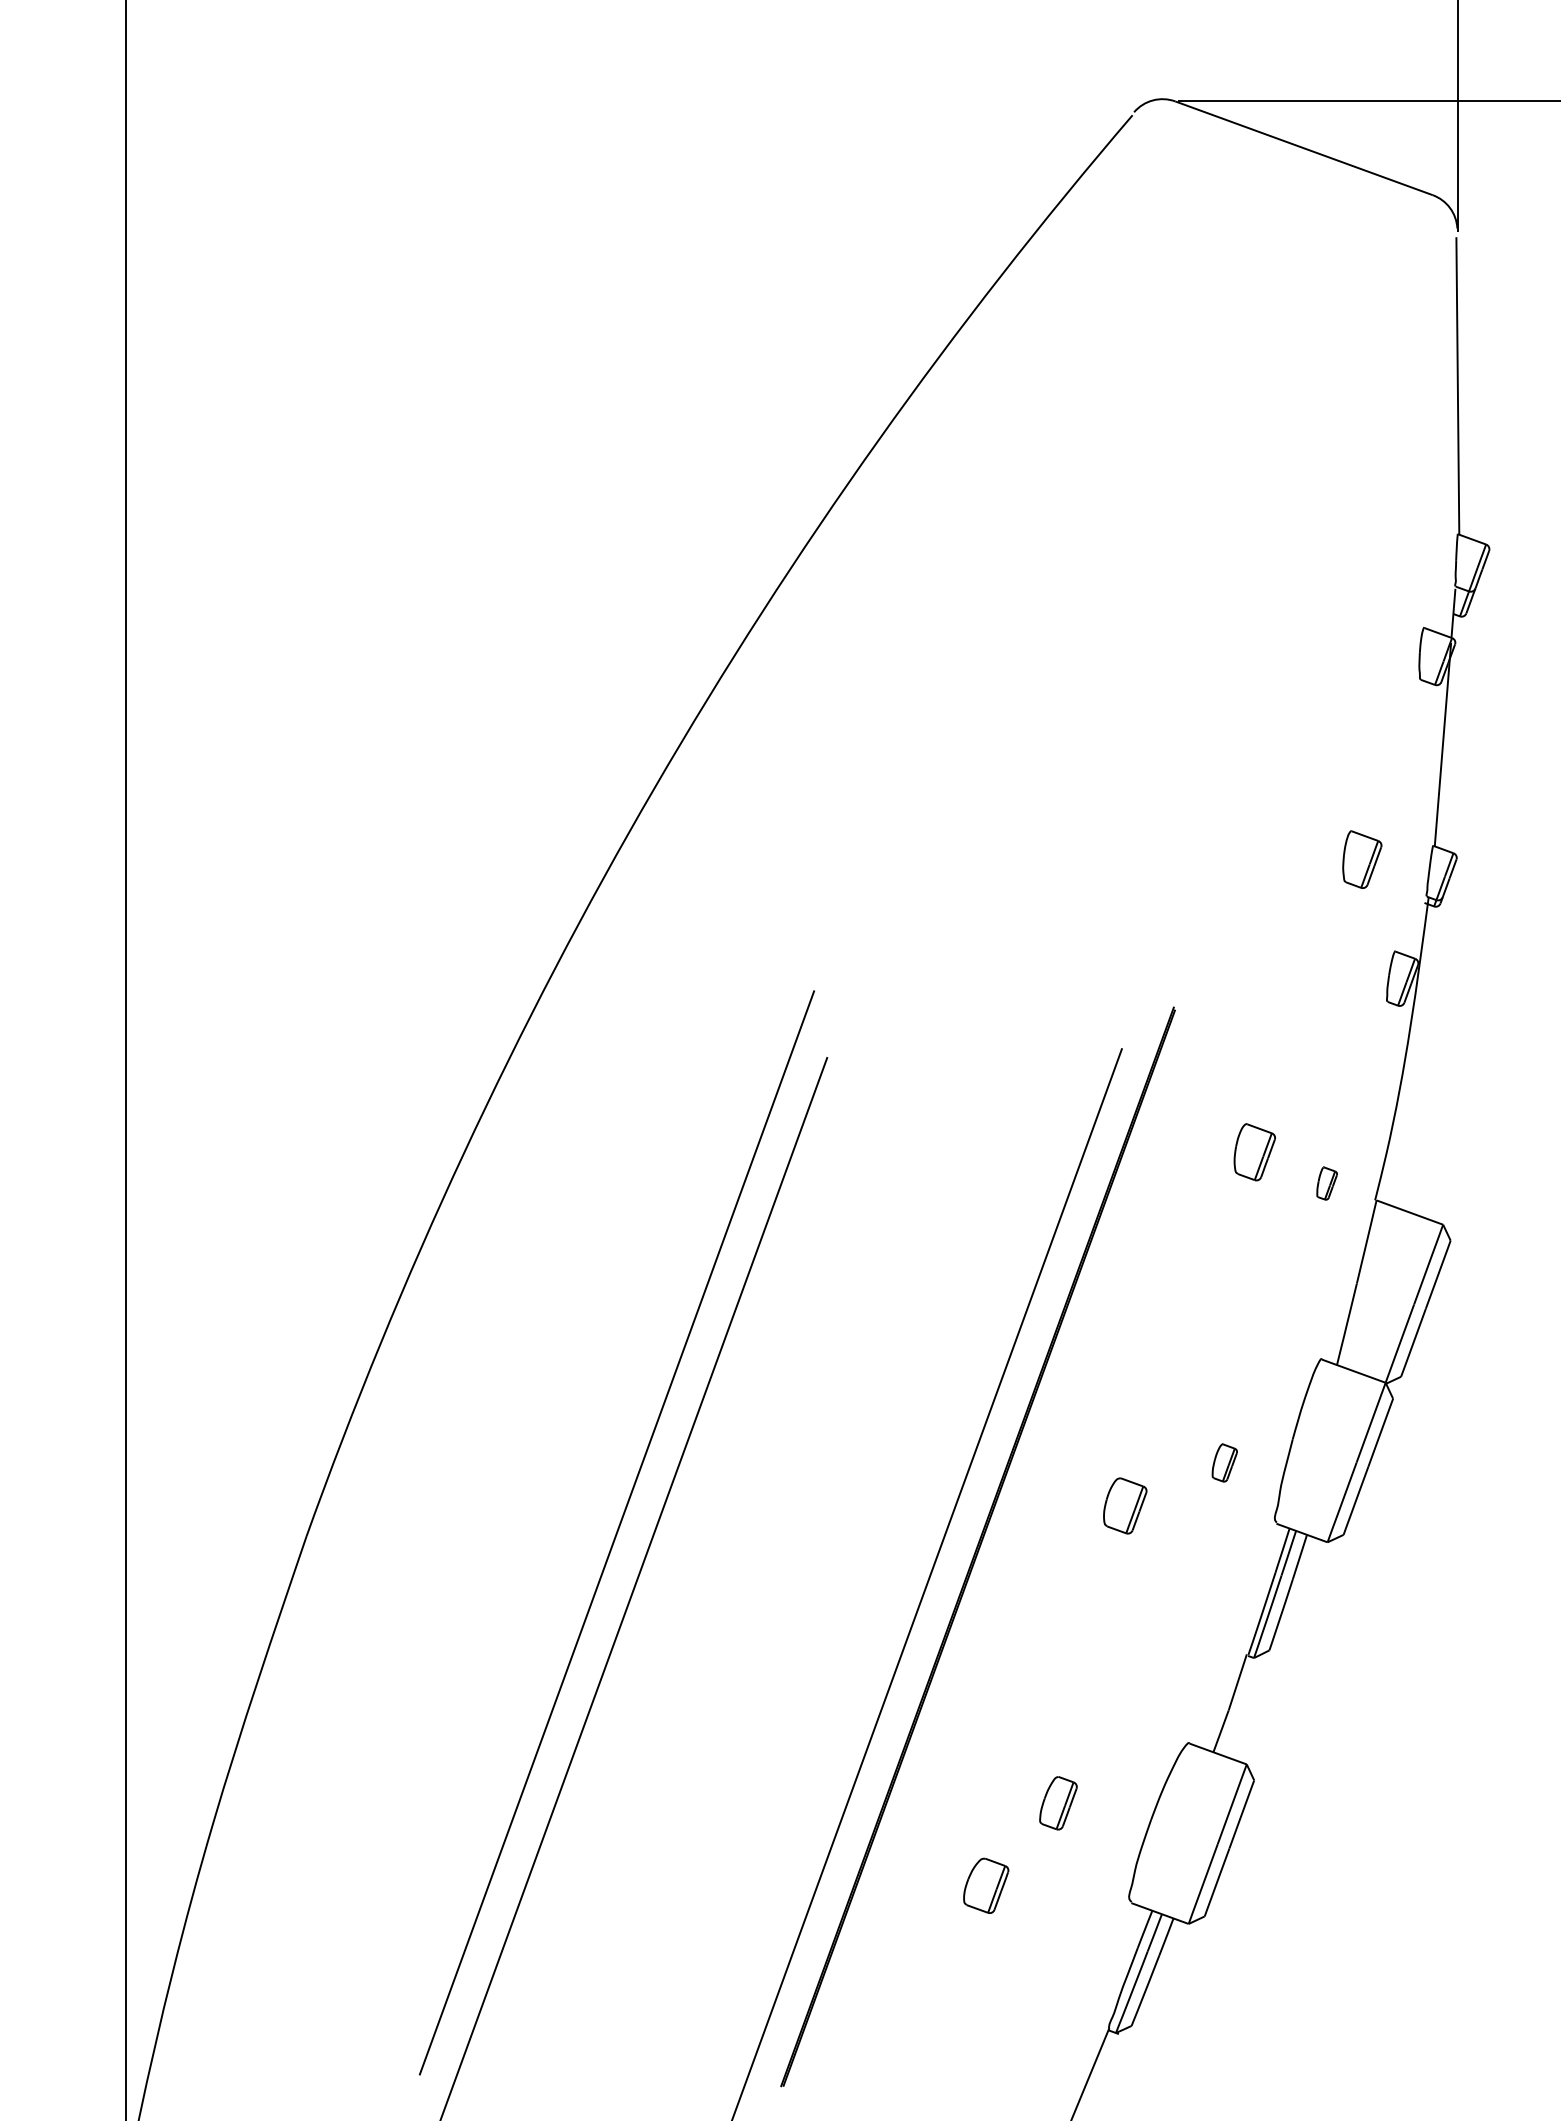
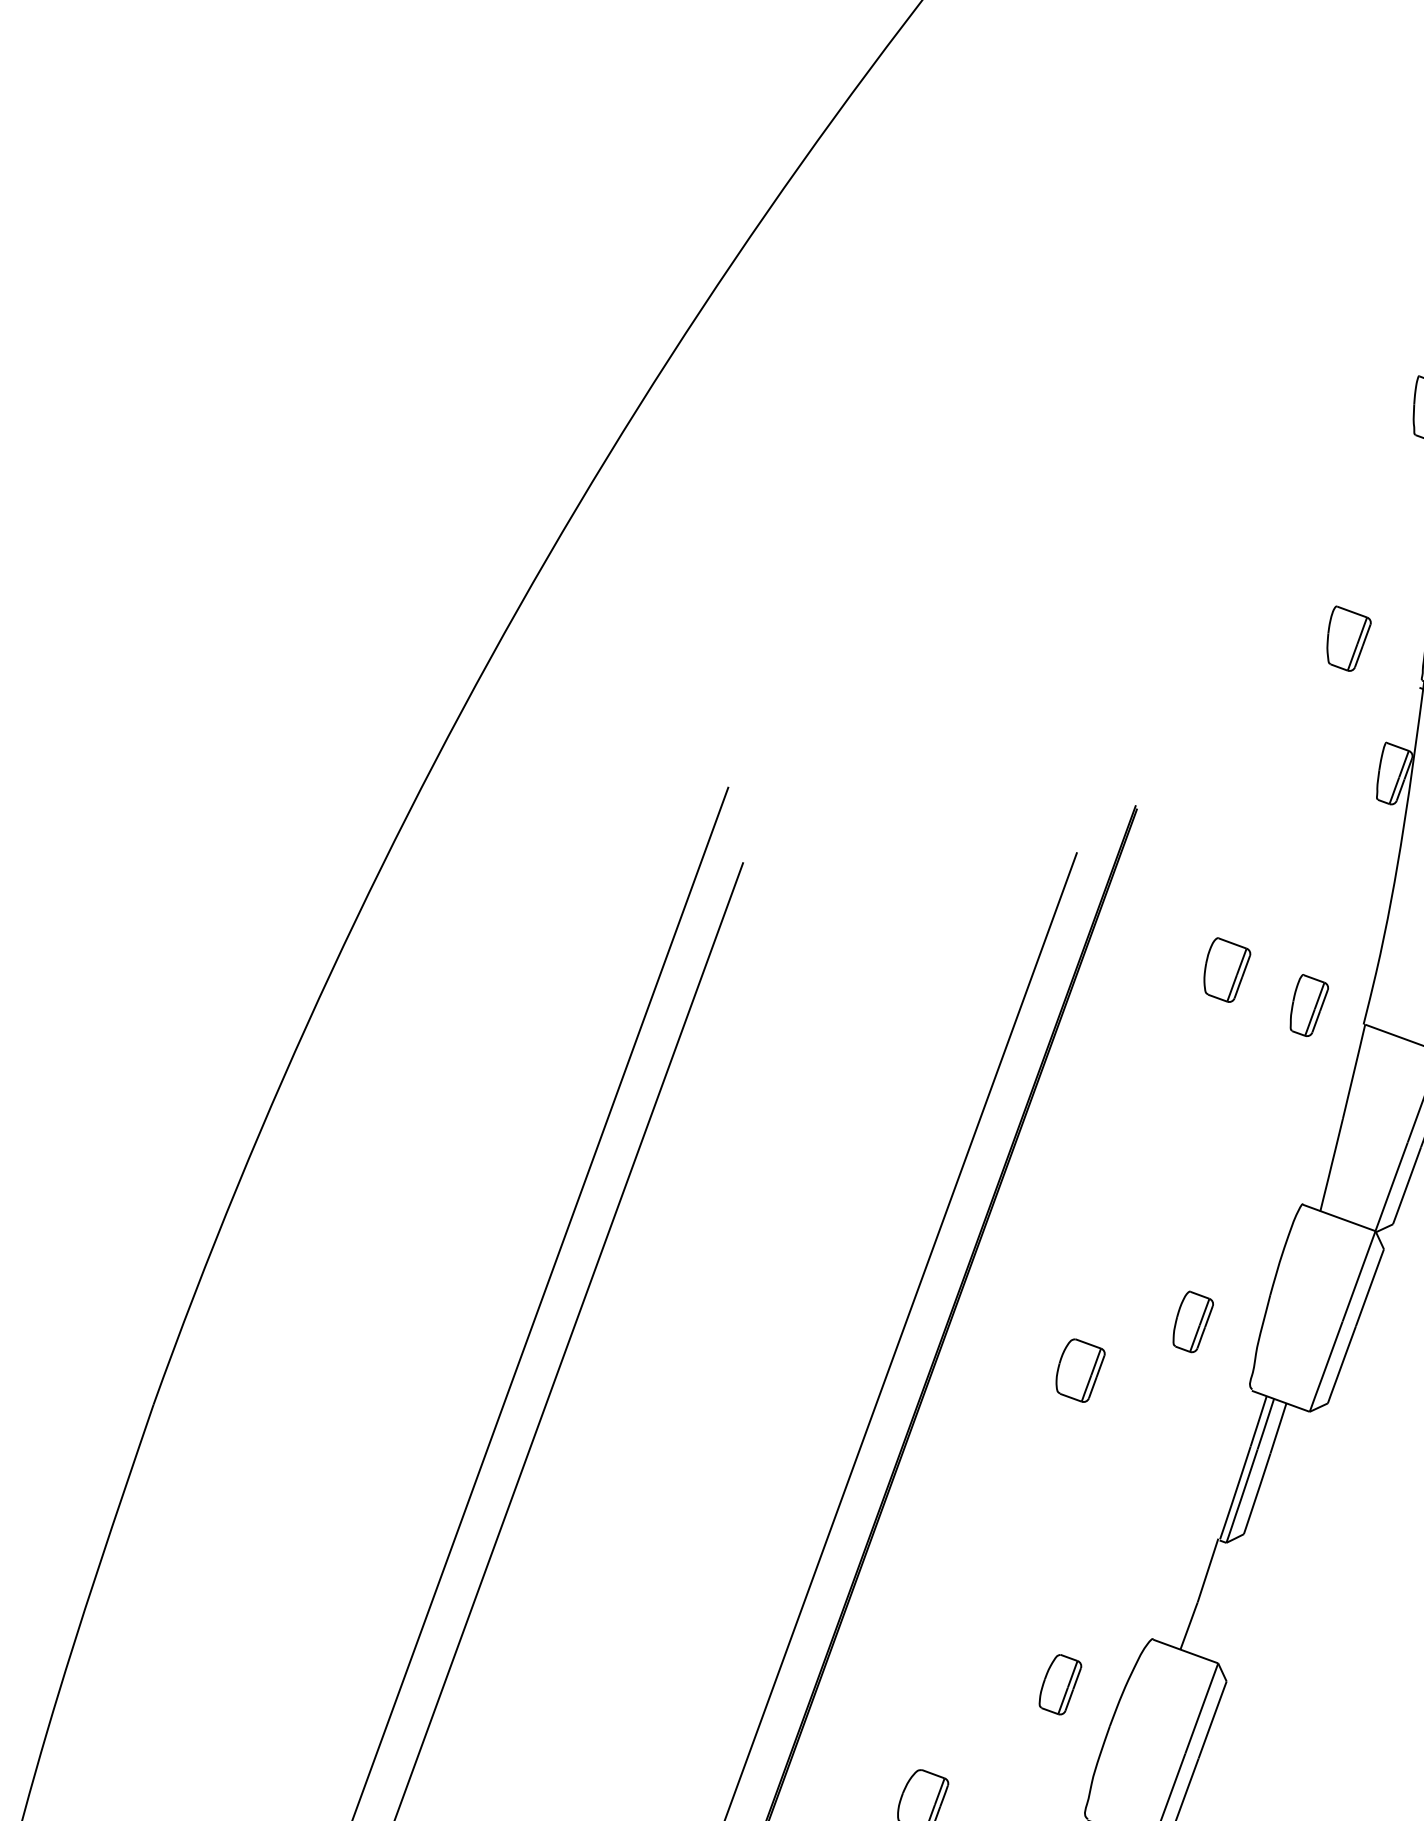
part: (1326, 1183) -> (1308, 1005), size x1.67
part: (1224, 1462) -> (1192, 1321), size x1.43
part: (1058, 1803) -> (1060, 1684), moved

